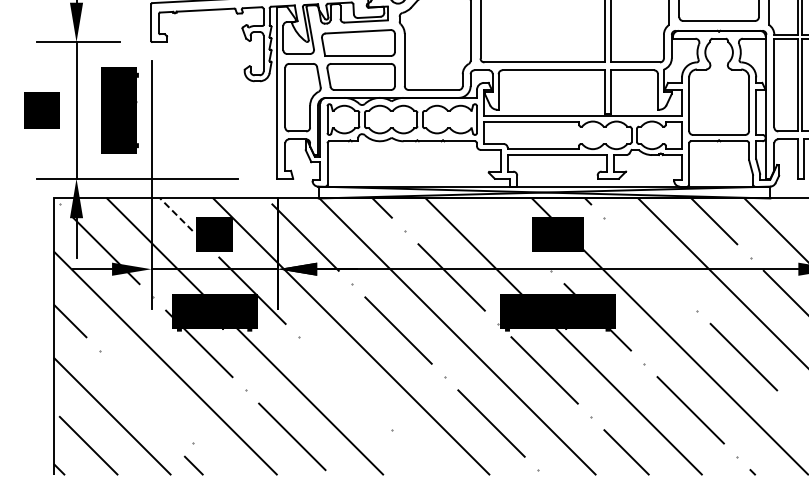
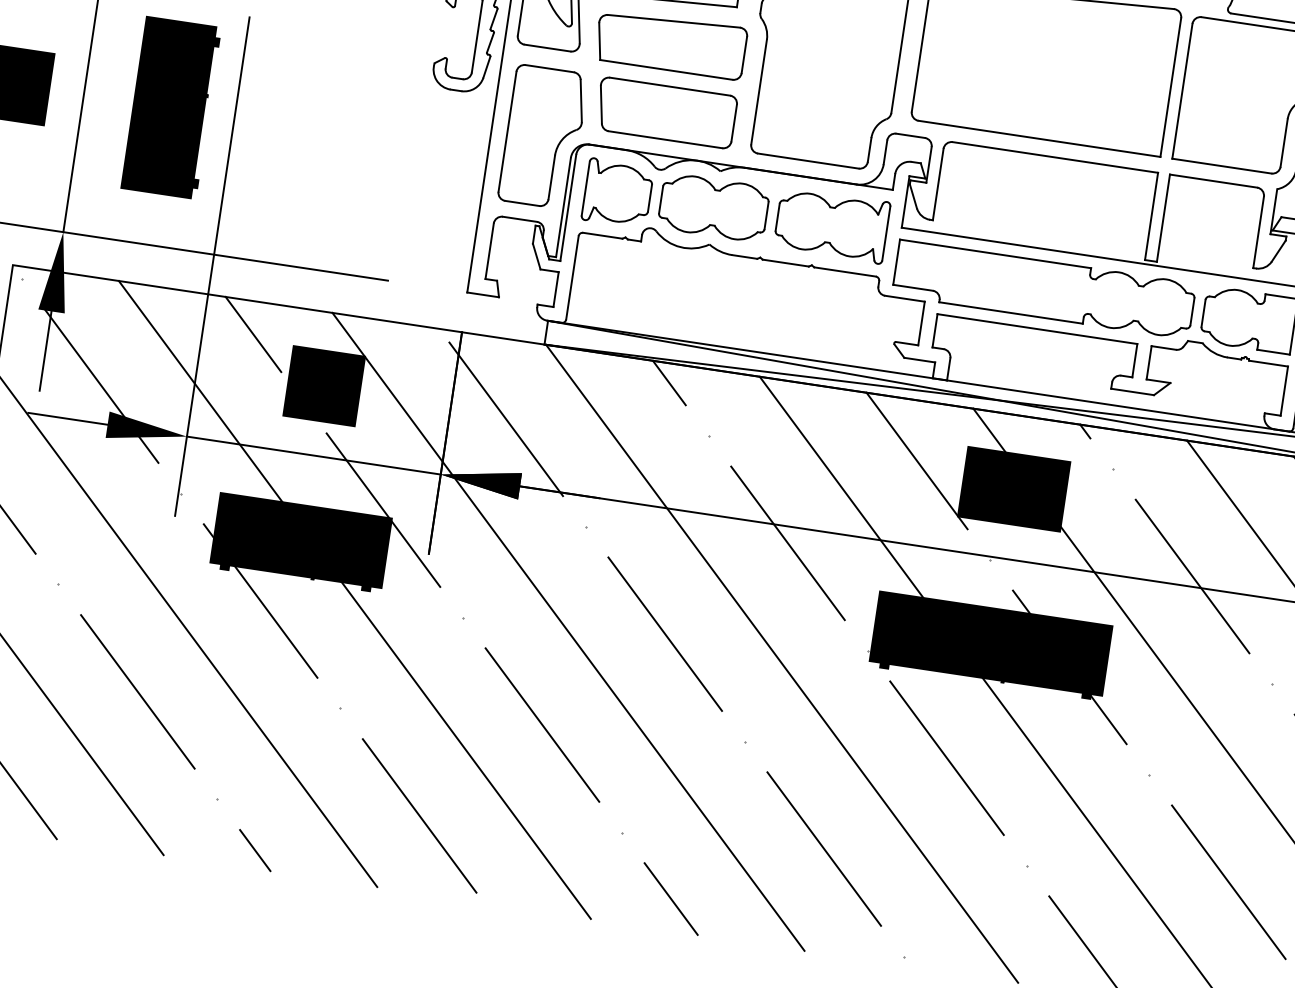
line: (176, 214) -> (253, 334), dashed -> solid
line: (508, 227) -> (917, 459), added
line: (650, 263) -> (1191, 575), added
line: (345, 383) -> (542, 724), added
line: (145, 396) -> (136, 690), added
line: (420, 458) -> (670, 897), added
line: (193, 465) -> (254, 850), moved

